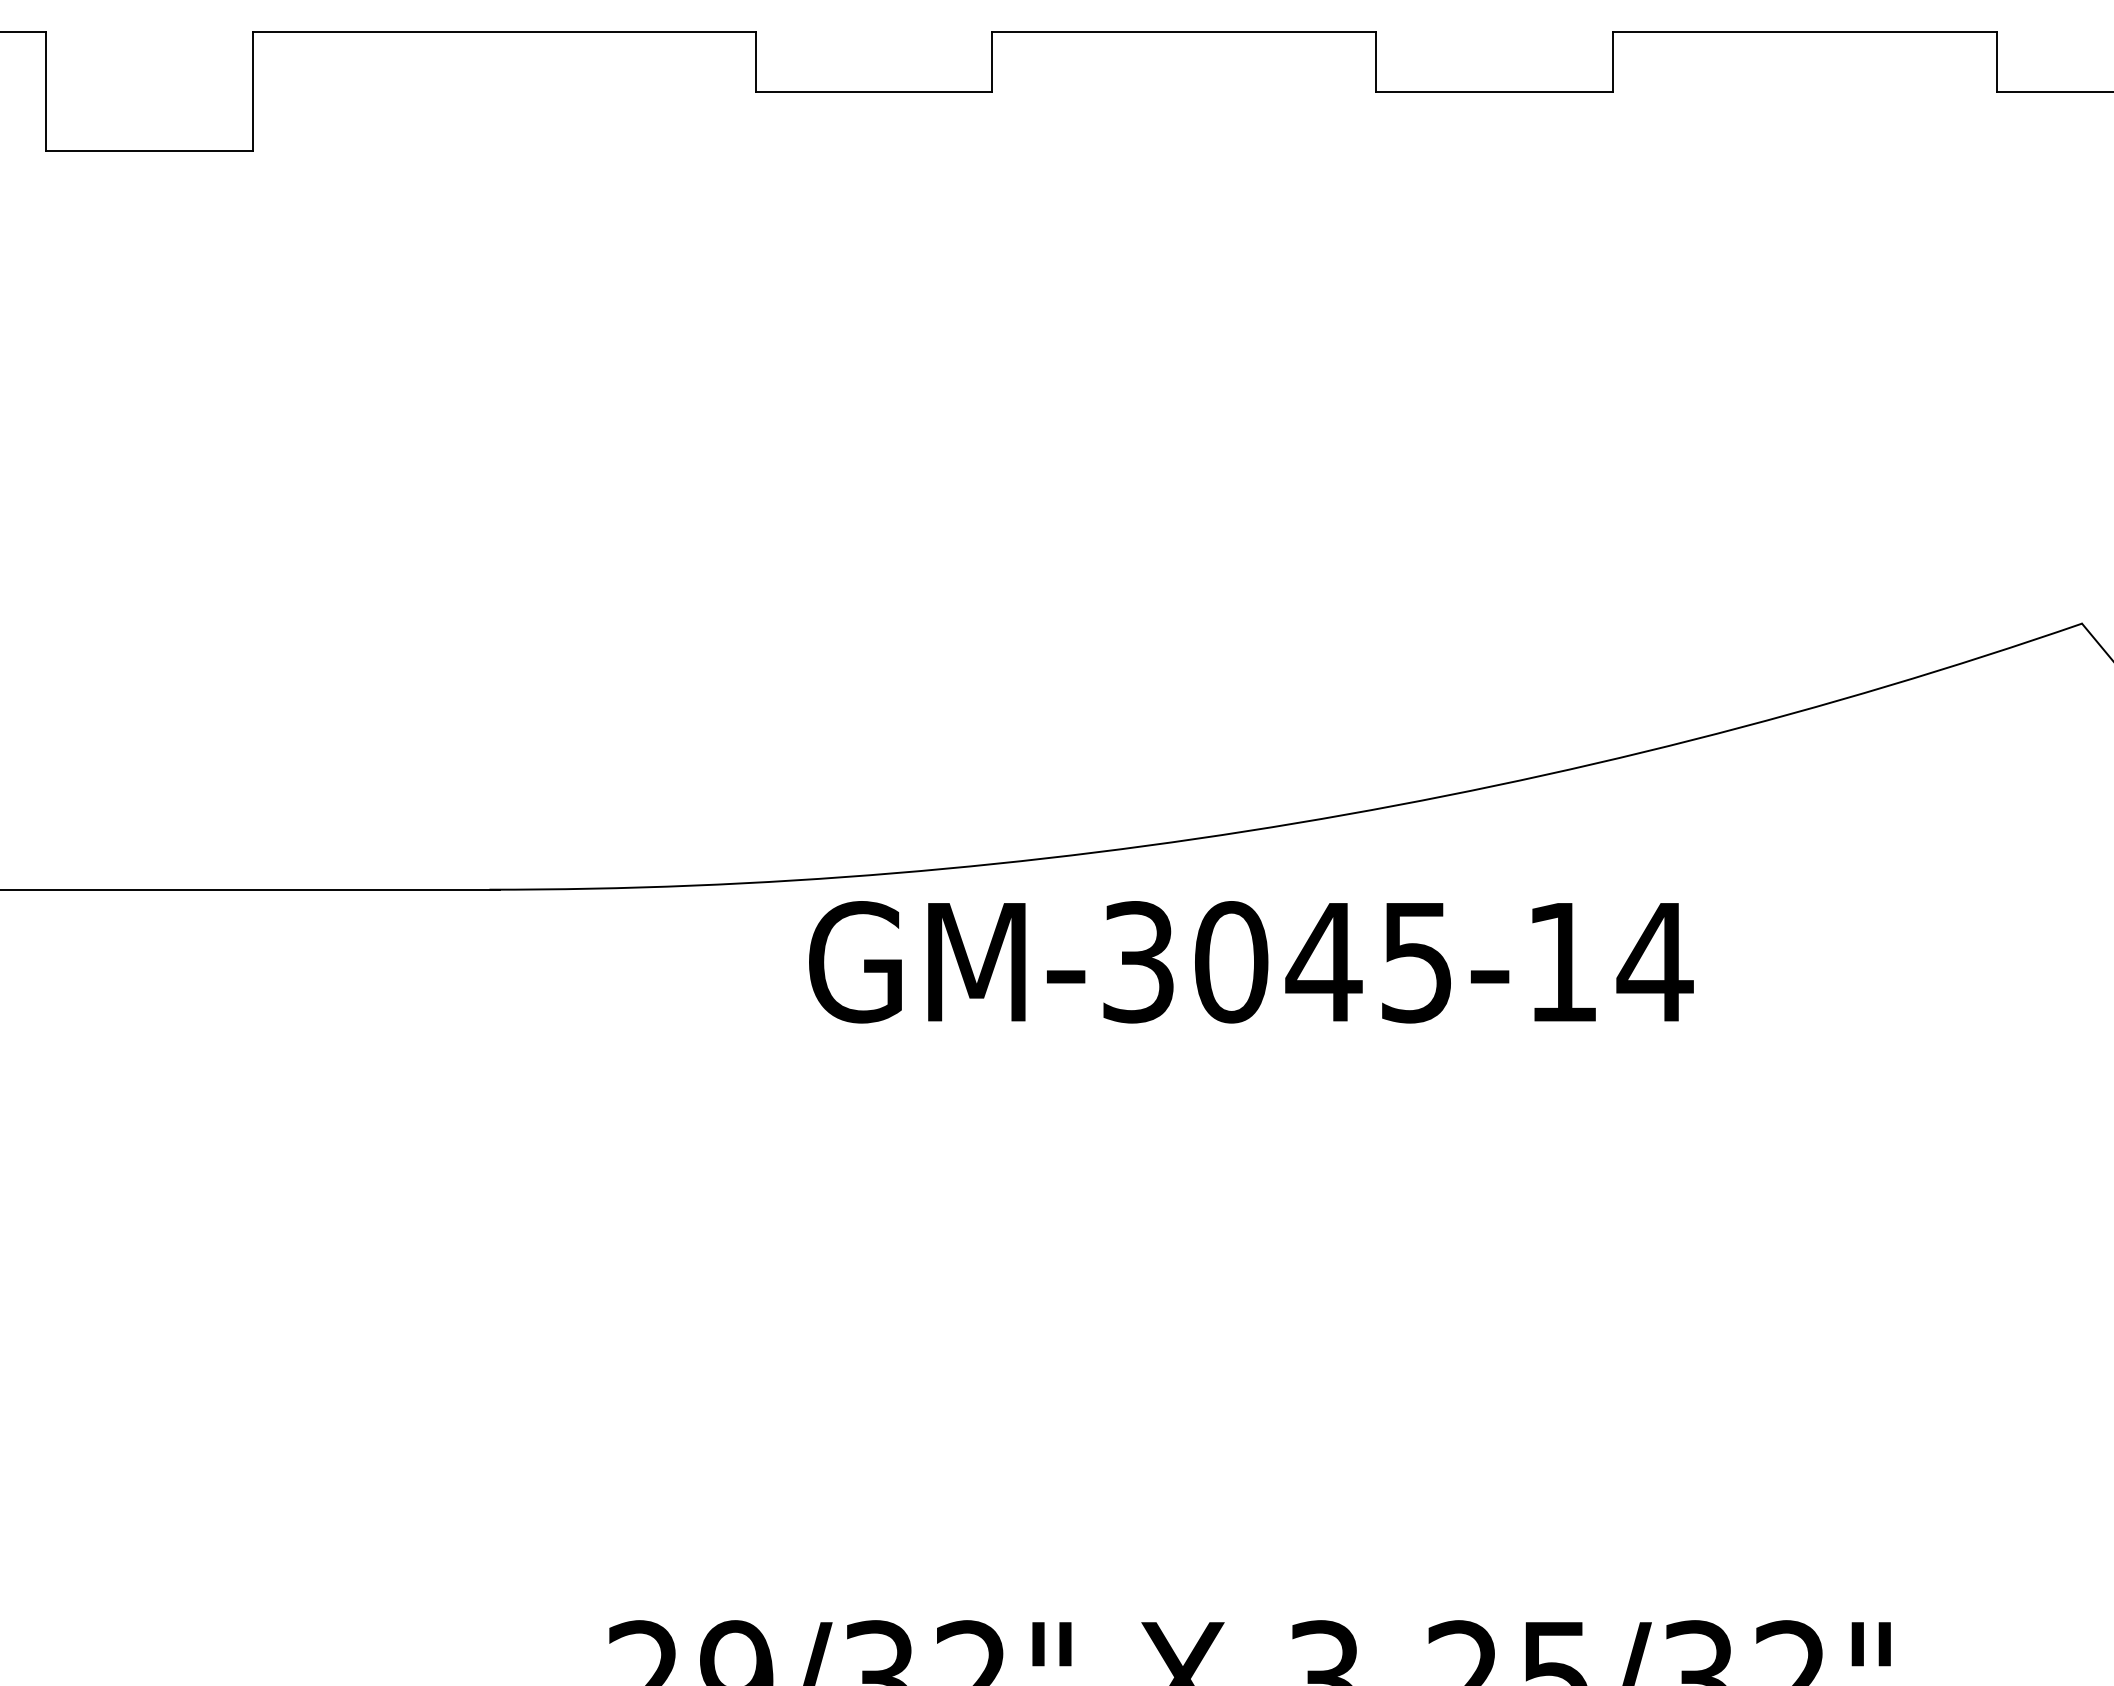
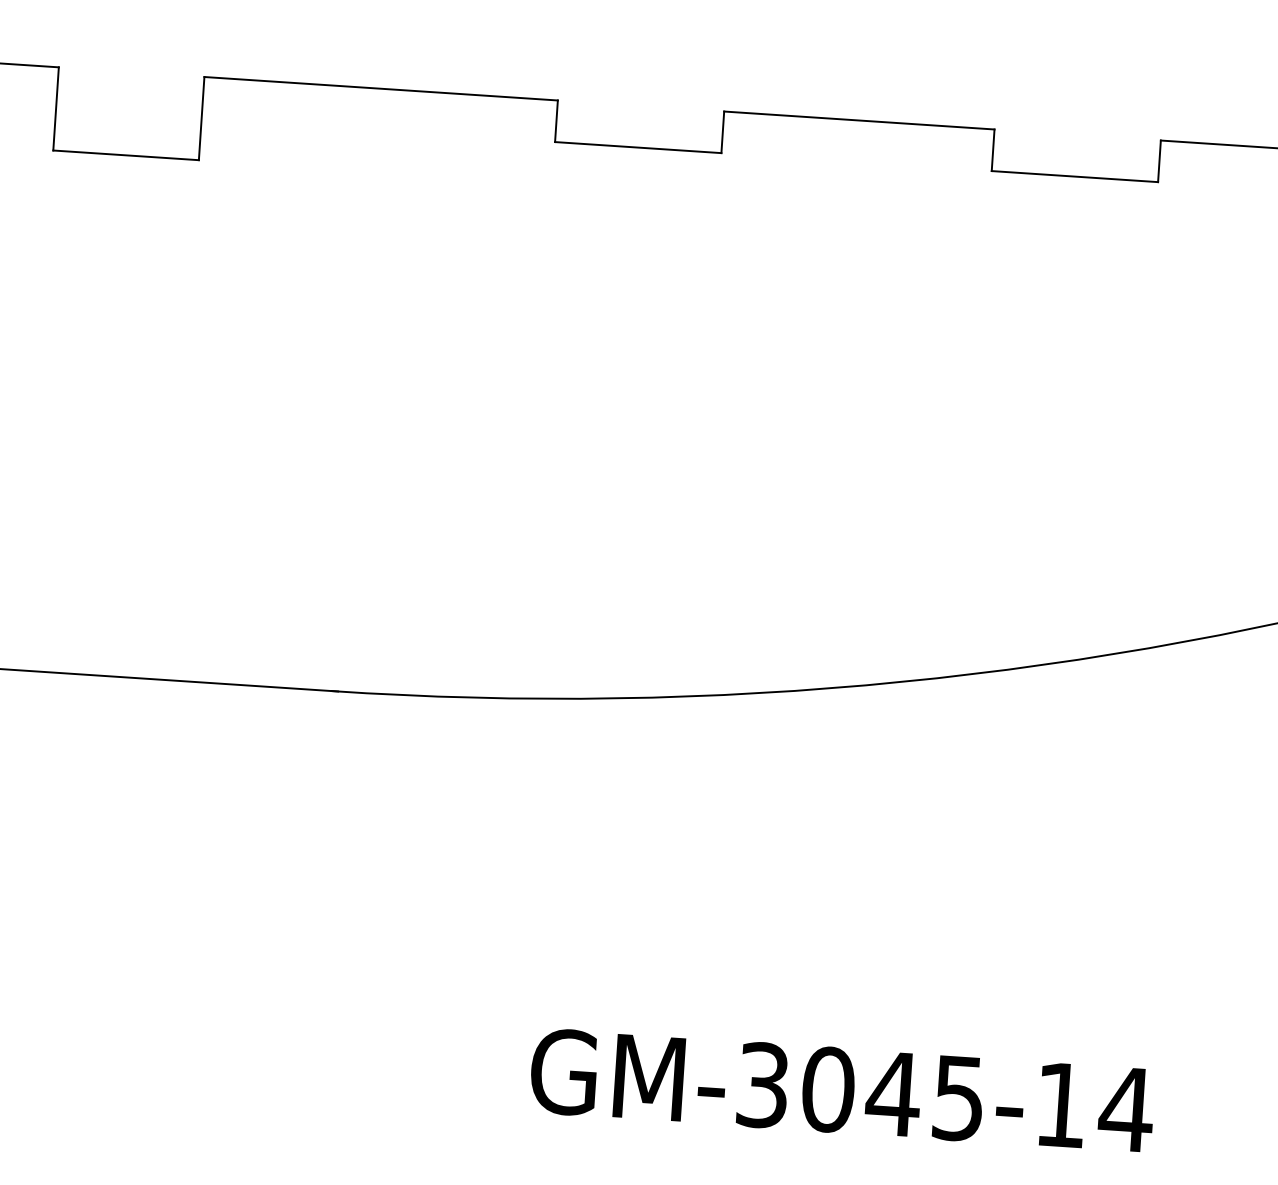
text: (1251, 962) -> (842, 1090), moved

